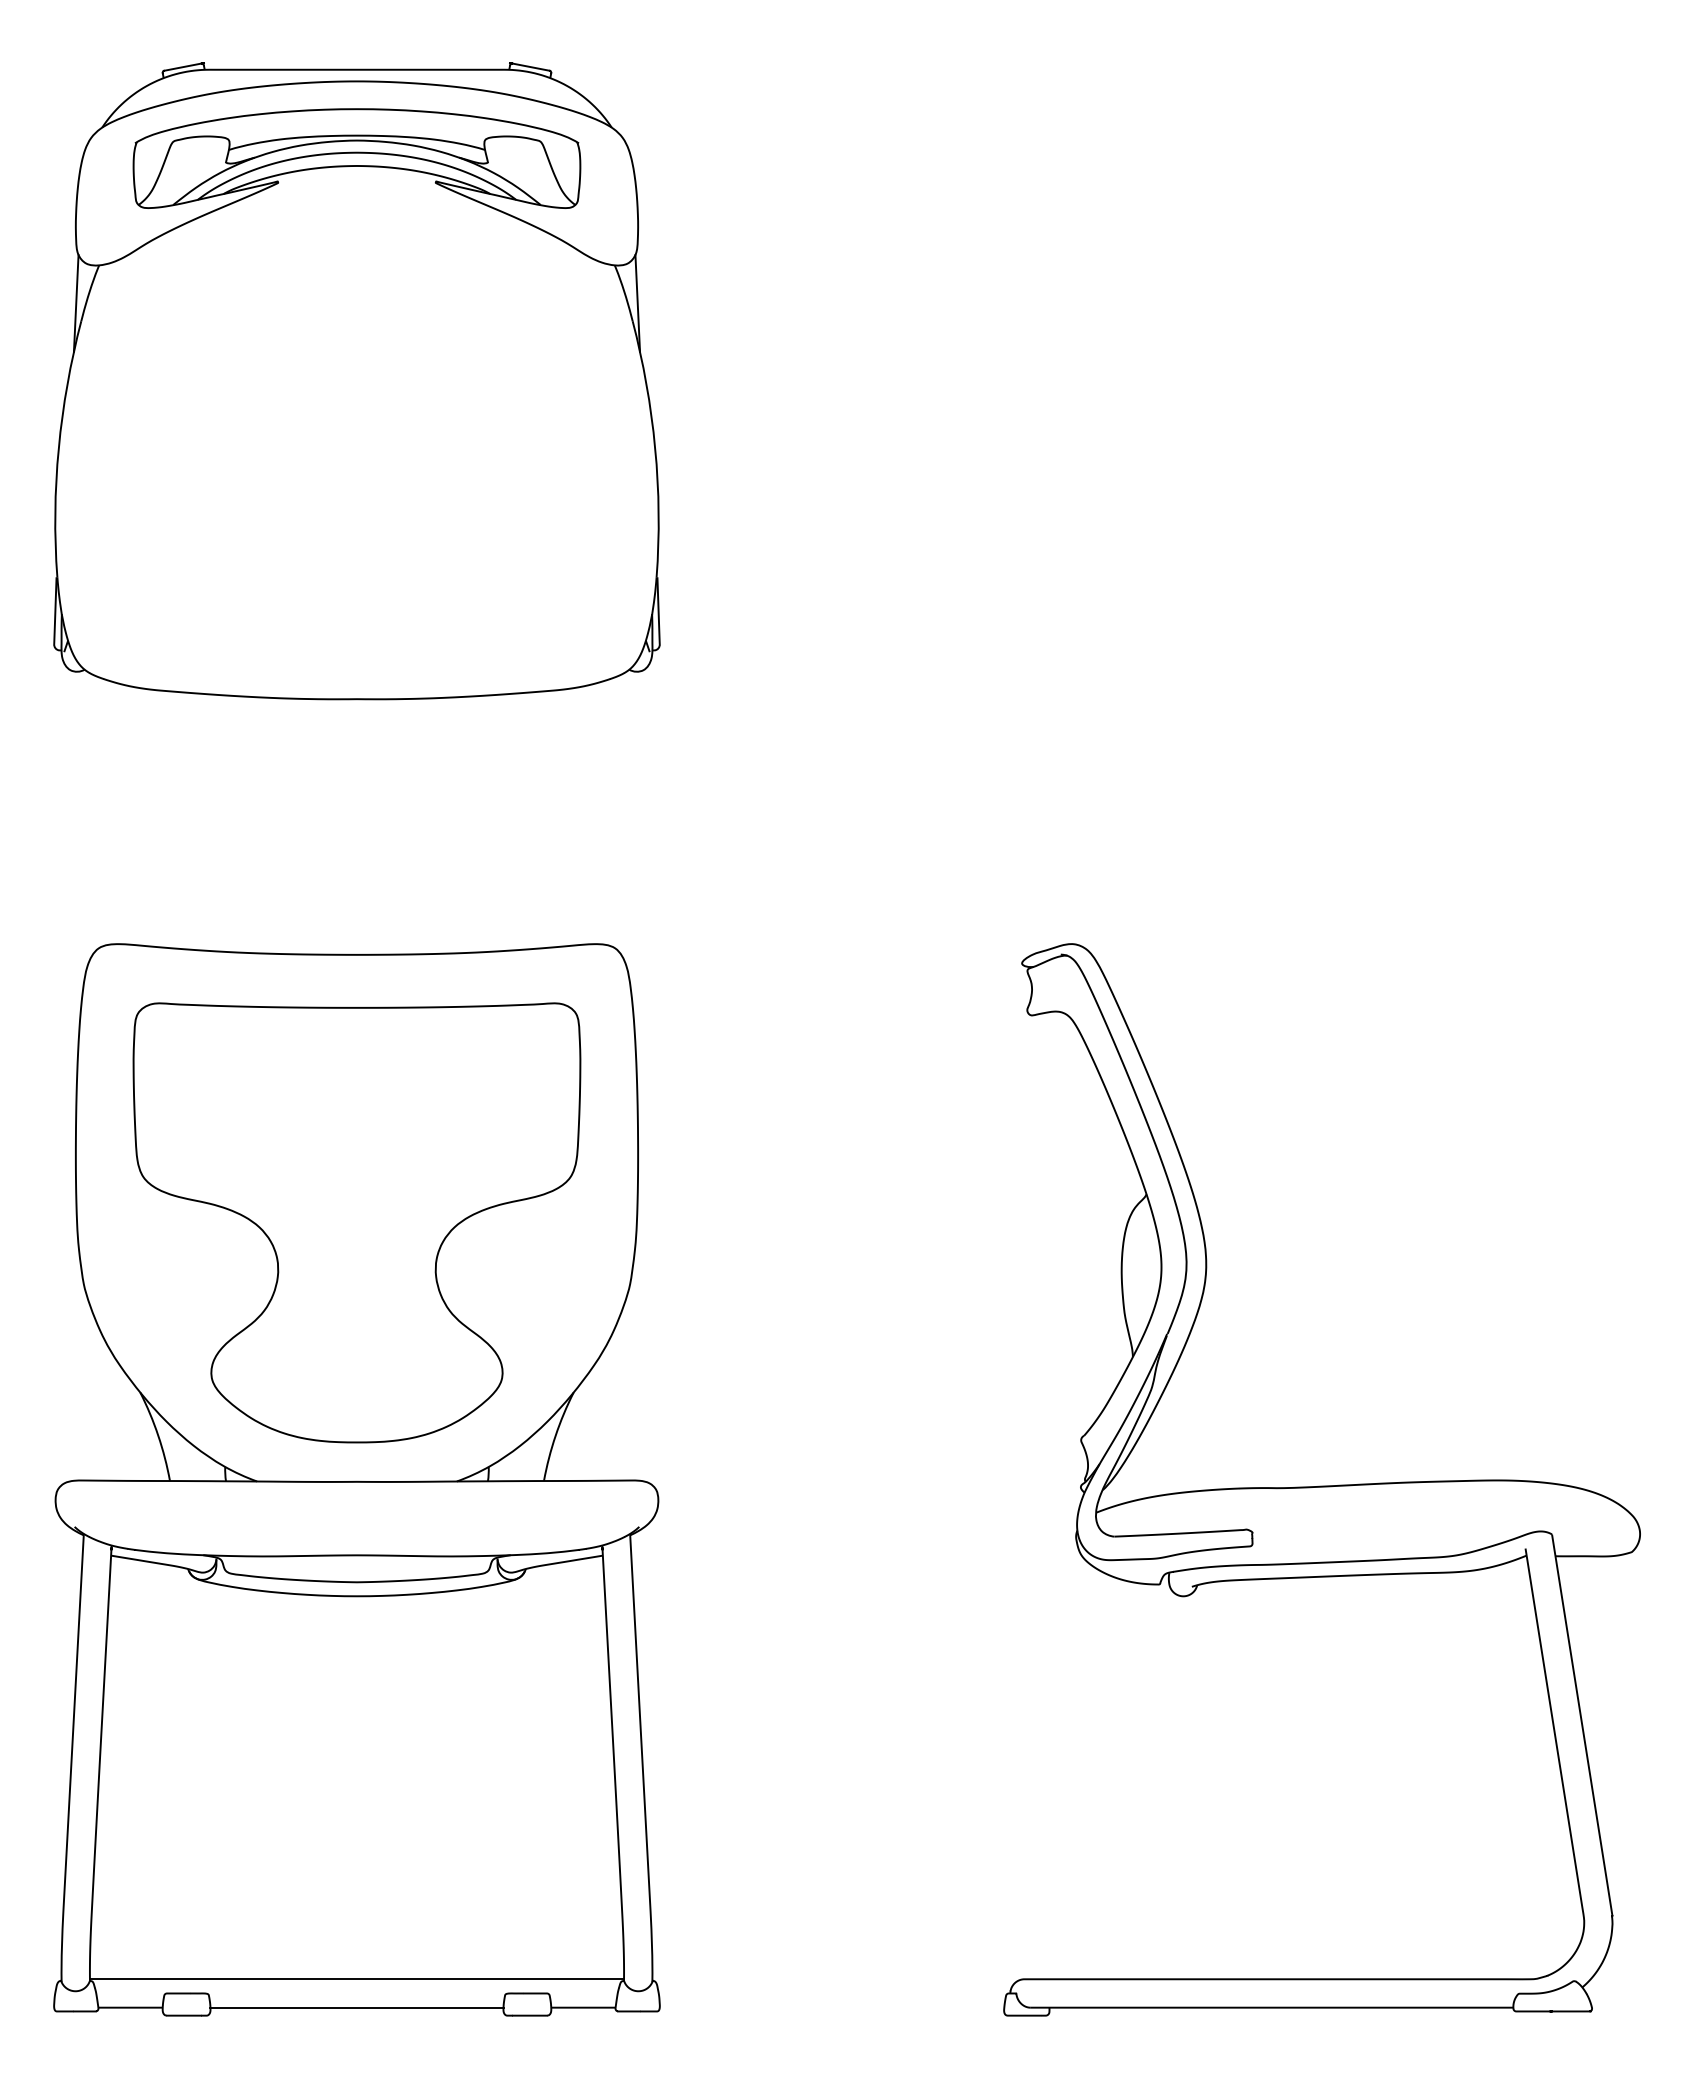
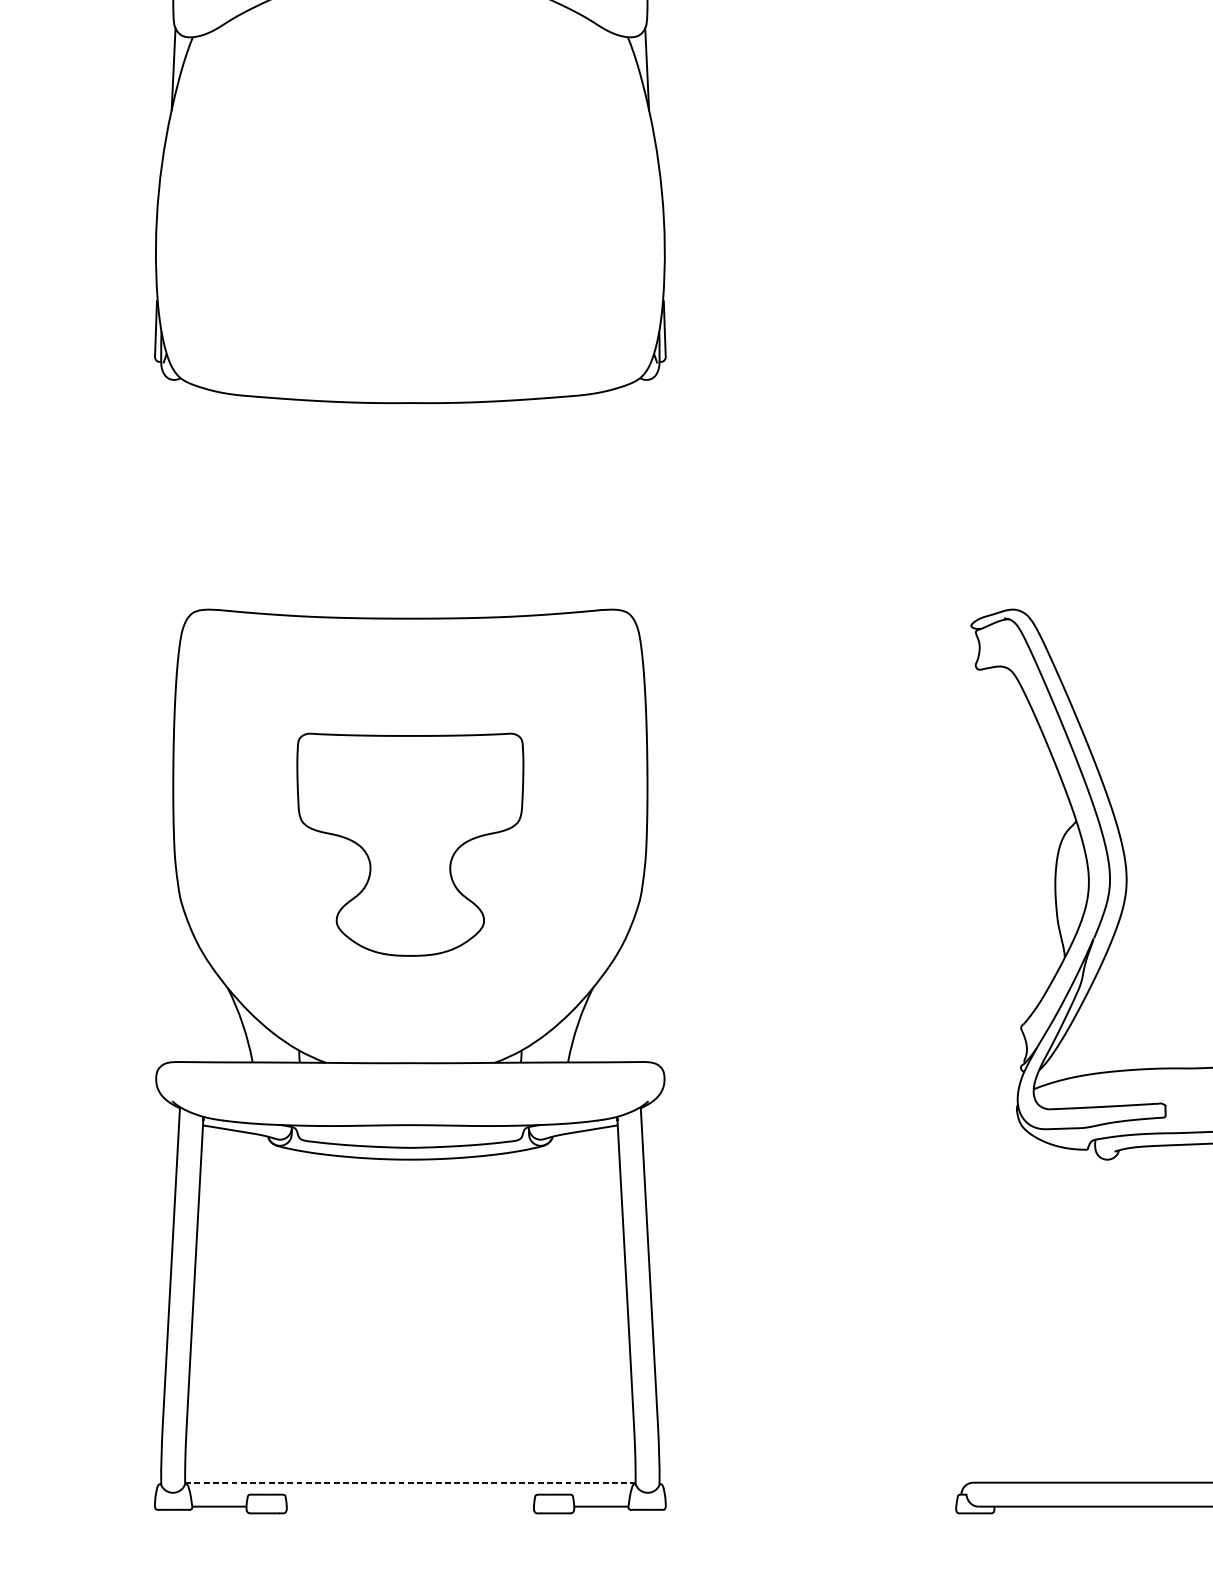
part: (356, 1222) -> (409, 844), size x0.6
line: (357, 1979) -> (410, 1482), solid -> dashed
line: (356, 2007) -> (409, 1506), removed

